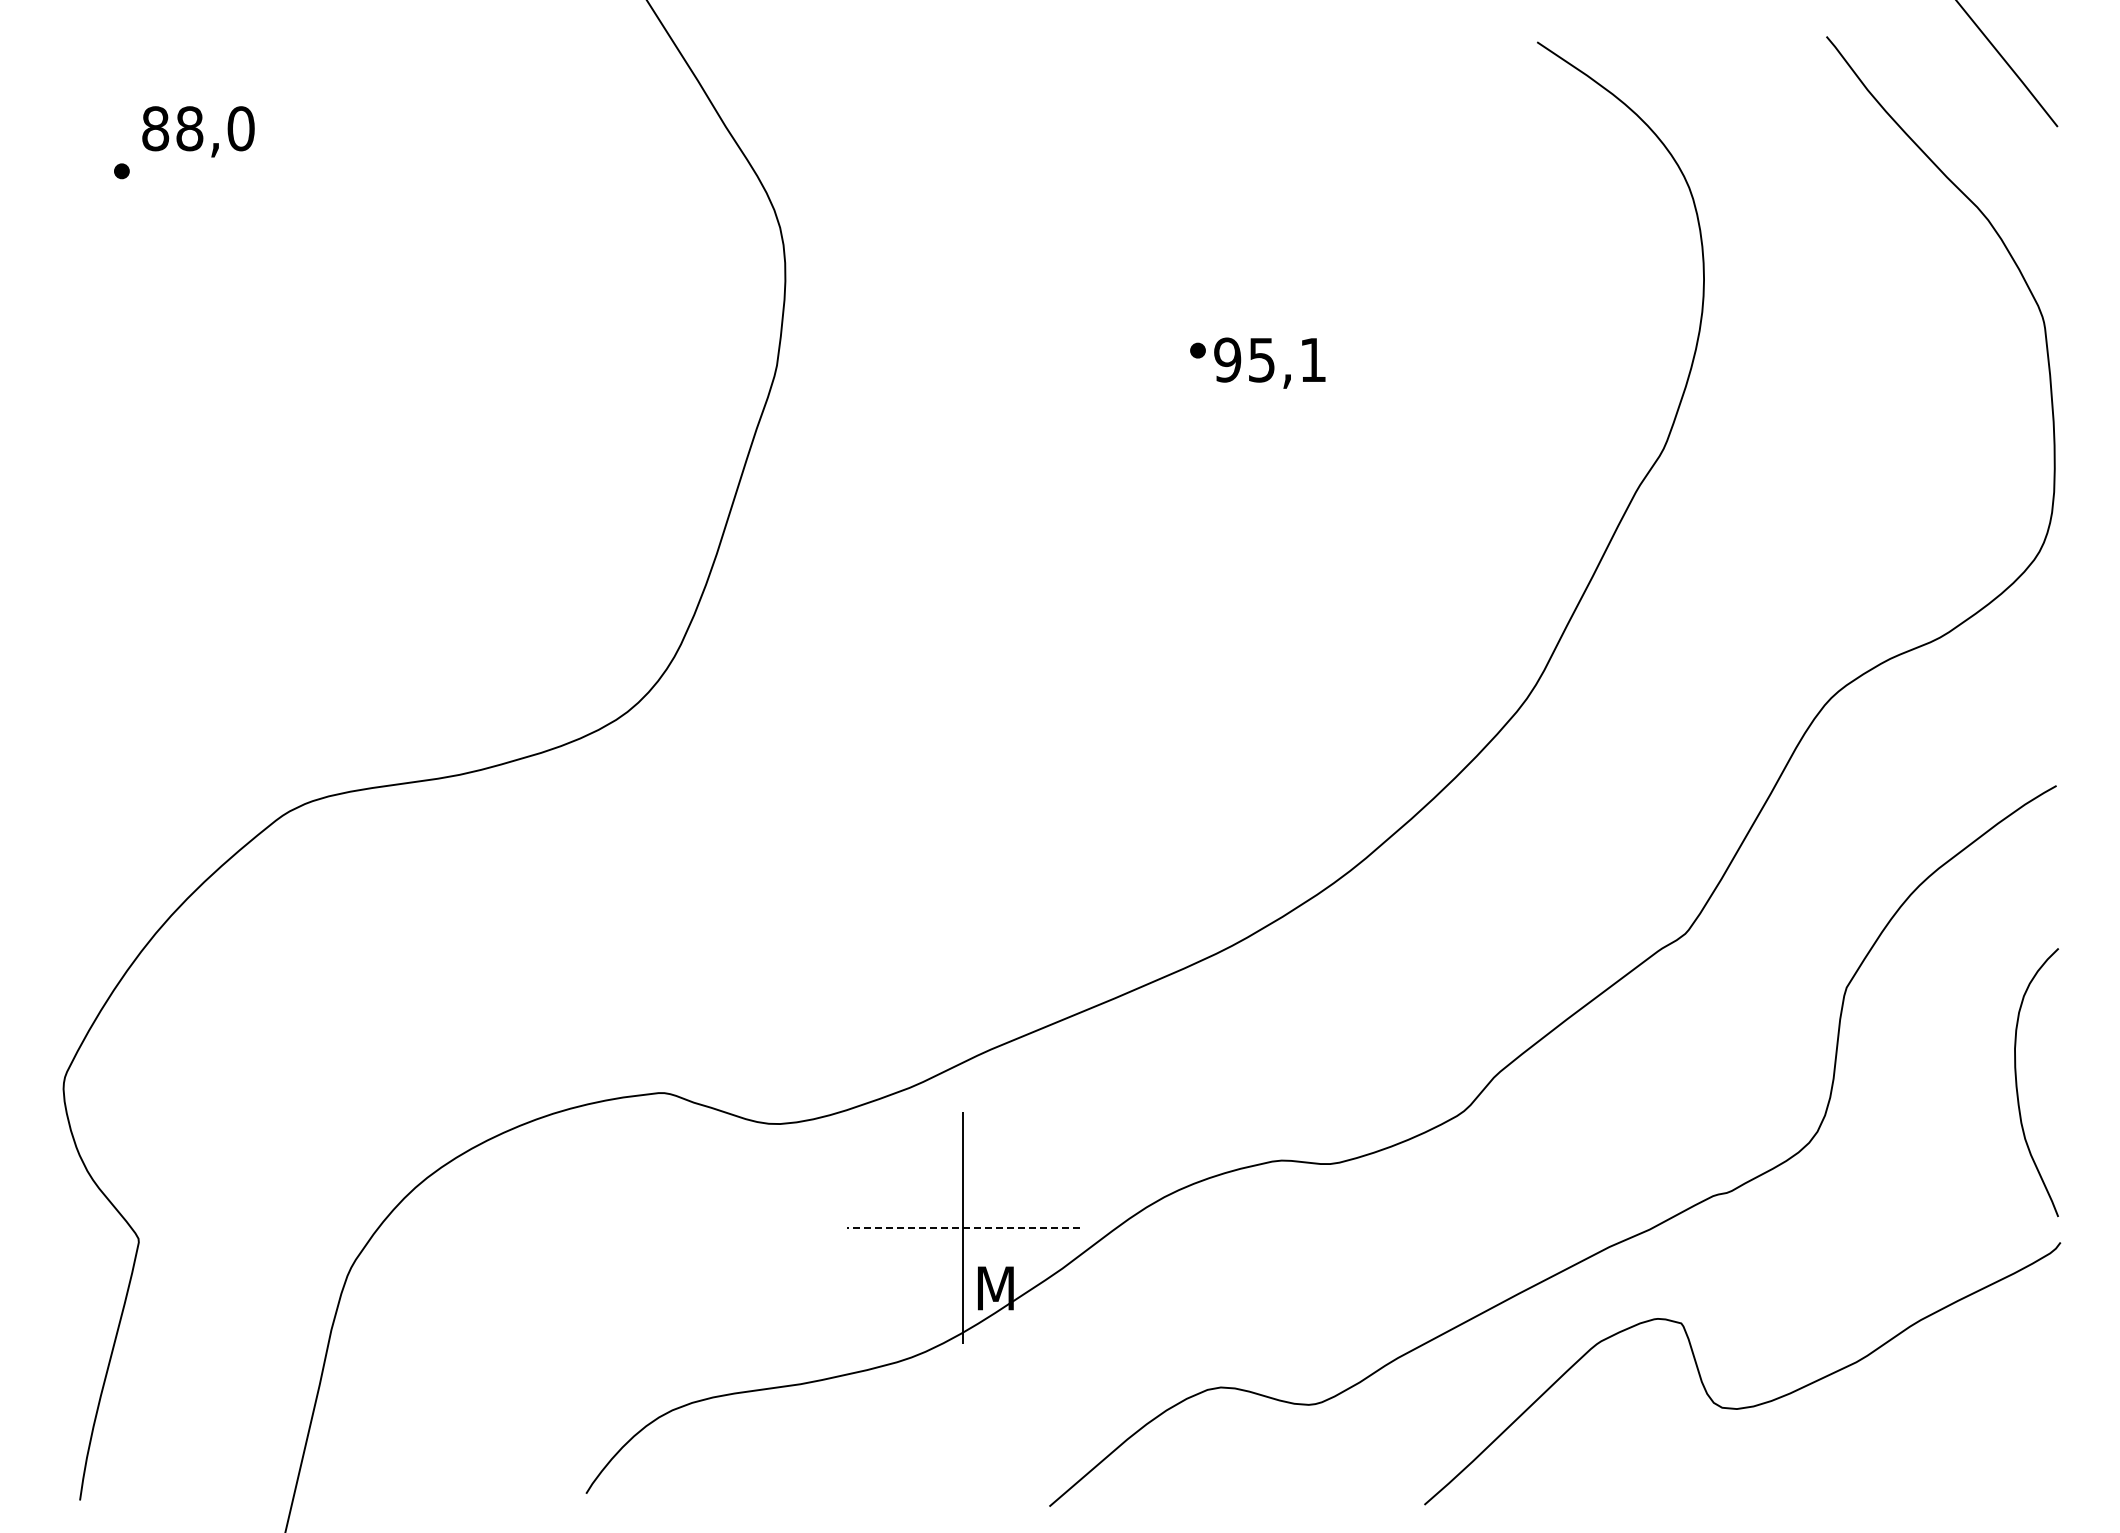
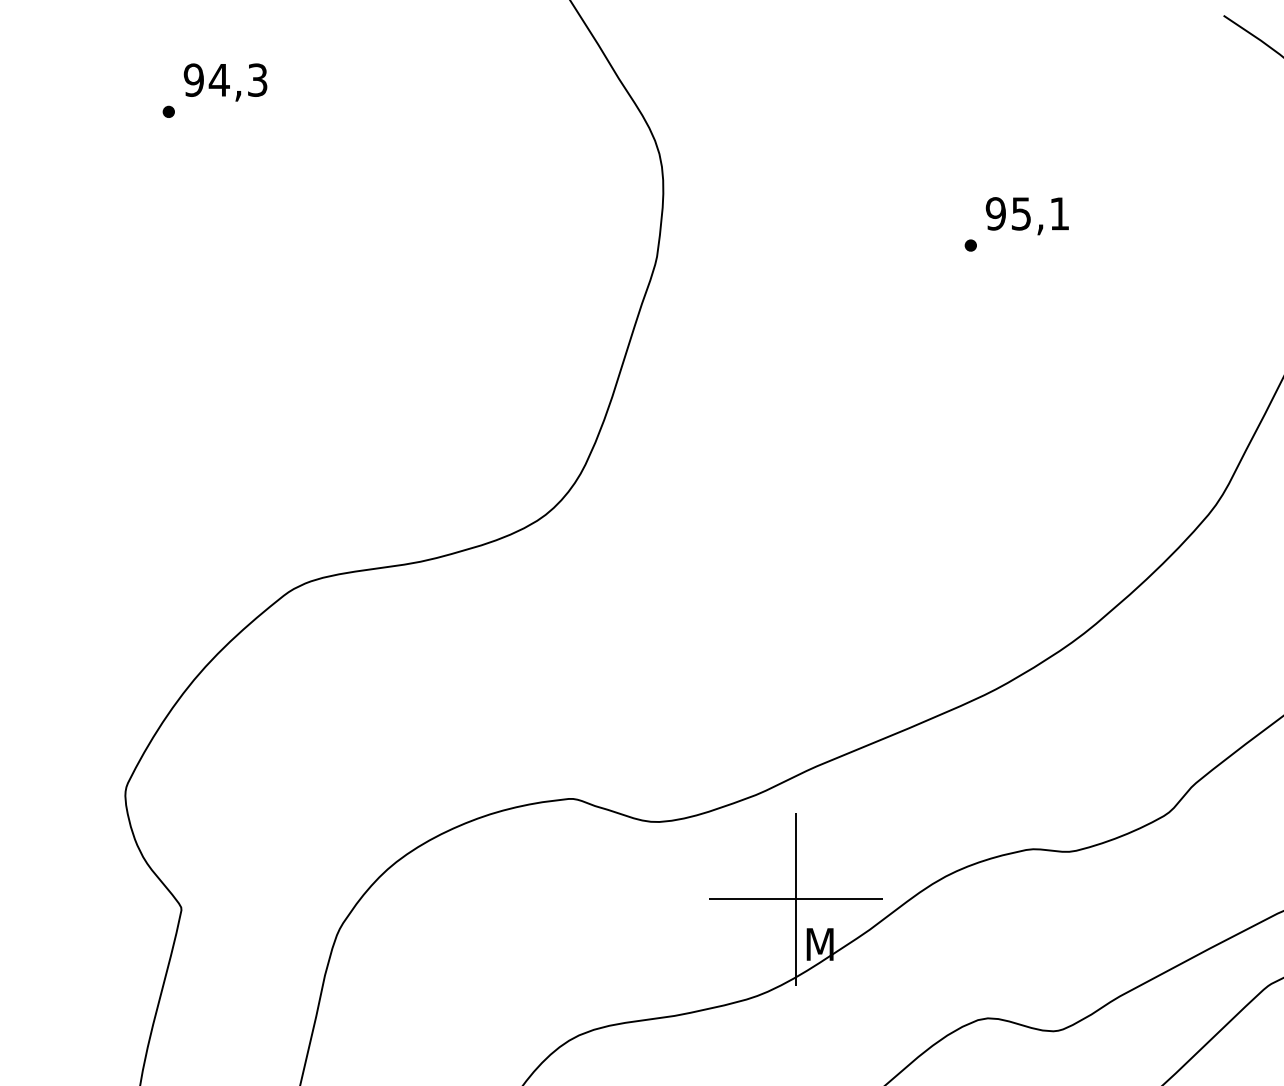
text: (198, 128) -> (225, 80), 88,0 -> 94,3
text: (1269, 362) -> (1027, 215), moved
line: (962, 1227) -> (795, 899), dashed -> solid

